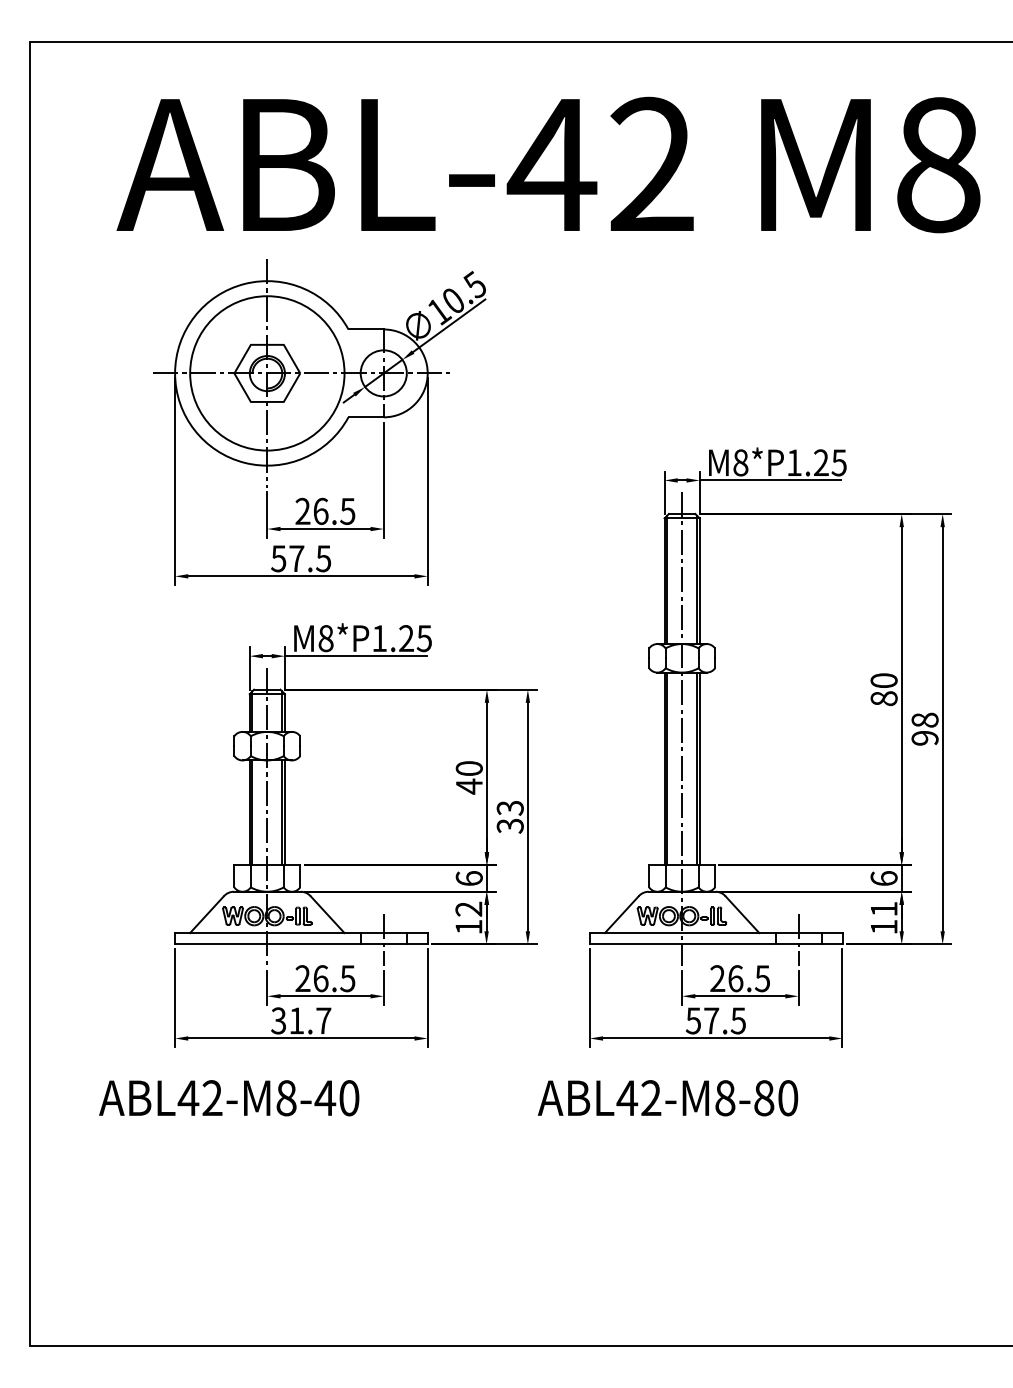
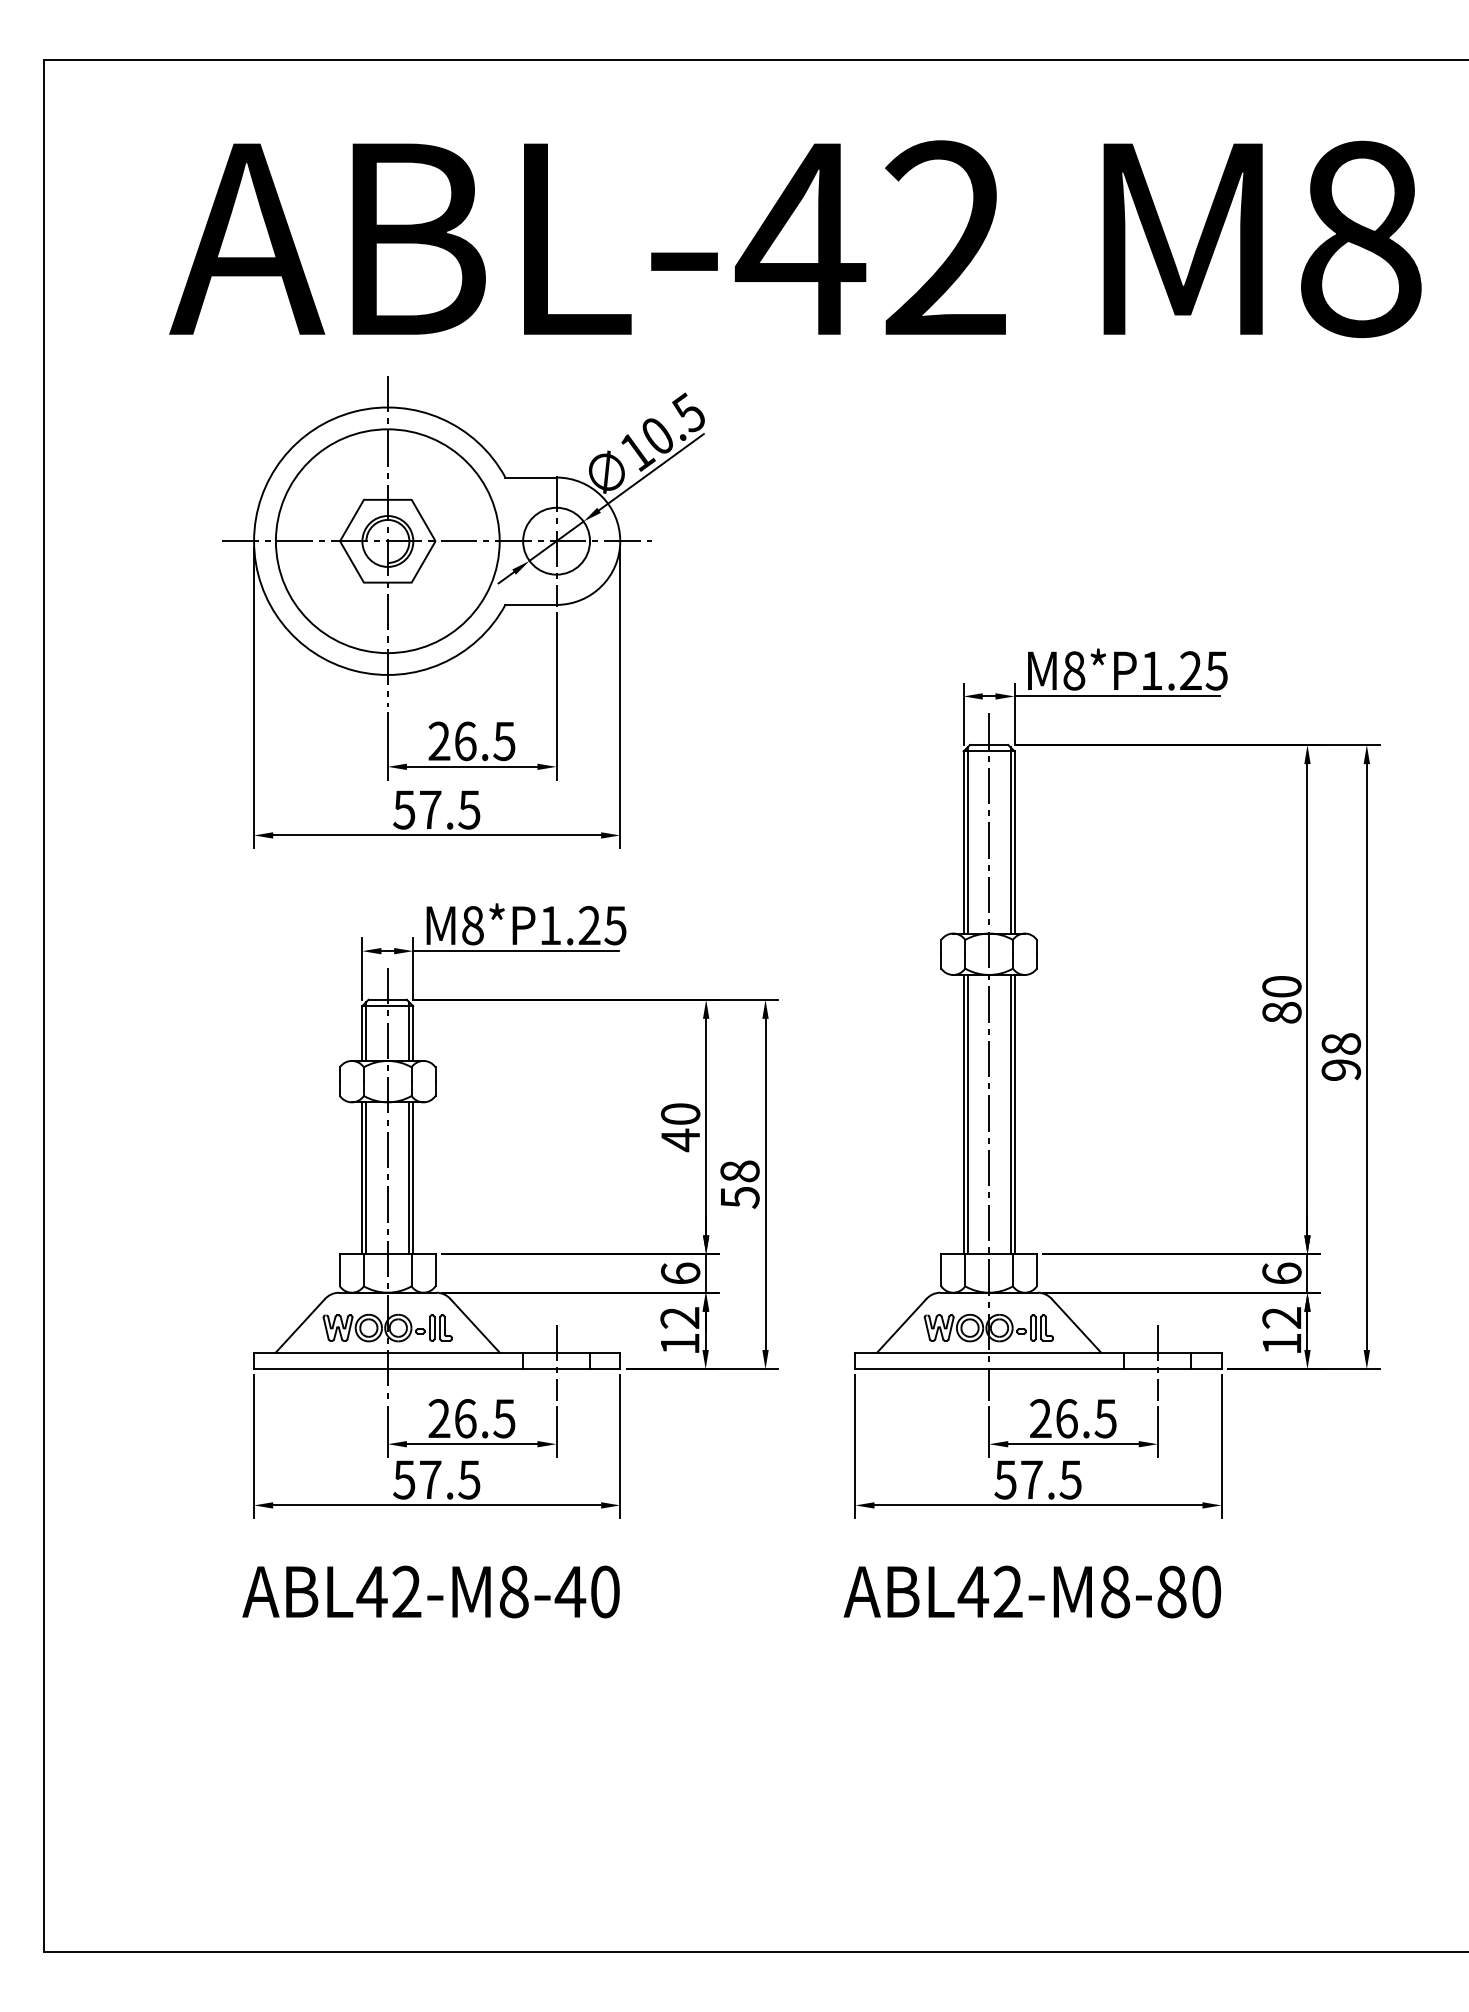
text: (509, 816) -> (738, 1183), 33 -> 58
text: (883, 908) -> (1281, 1316), 11 -> 12
text: (301, 1020) -> (437, 1479), 31.7 -> 57.5
text: (229, 1098) -> (431, 1592), moved
text: (667, 1098) -> (1031, 1592), moved

